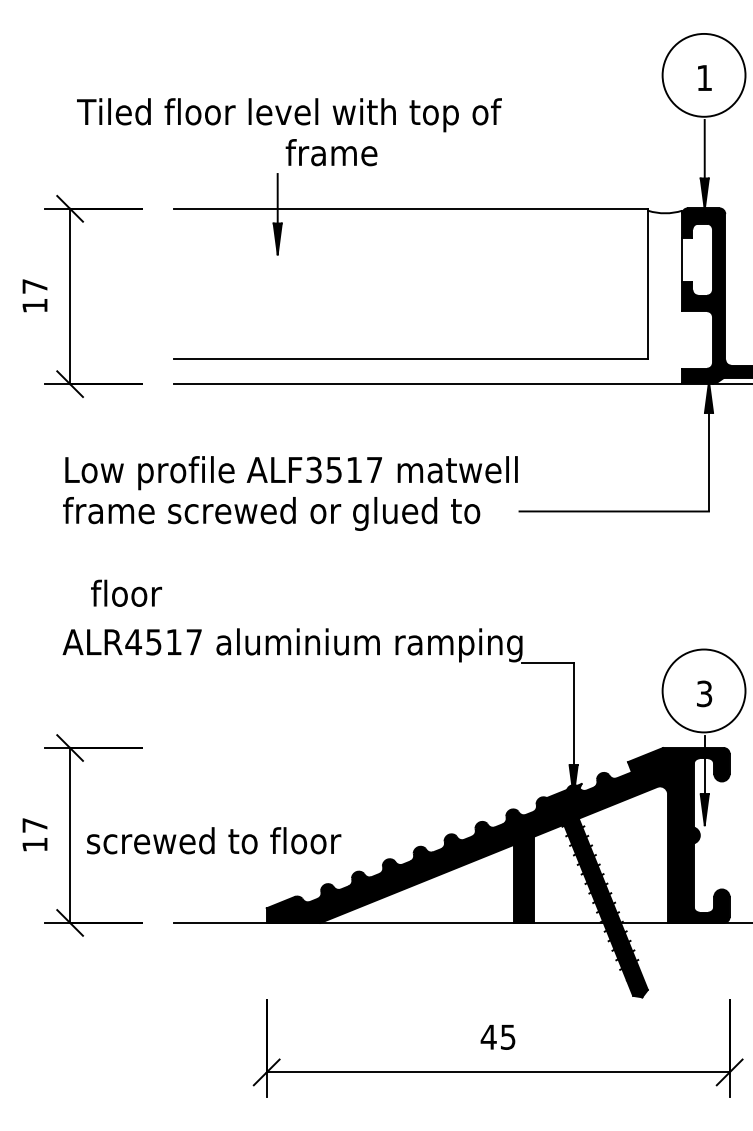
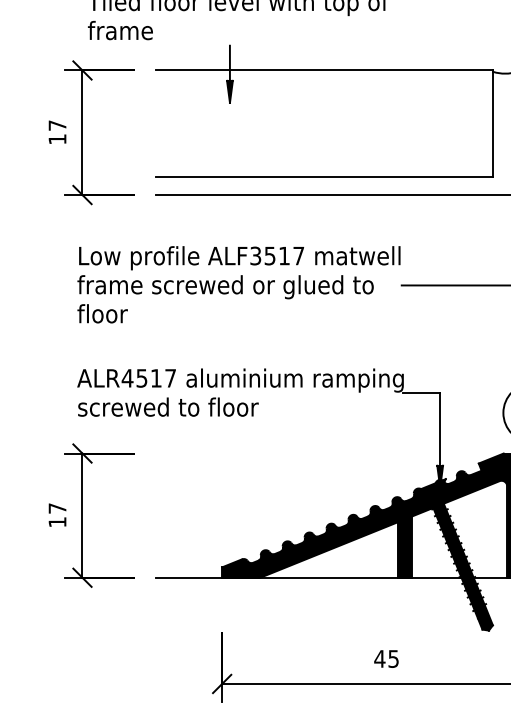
text: (331, 152) -> (120, 30), moved
text: (126, 592) -> (102, 313), moved
text: (214, 840) -> (168, 406), moved

